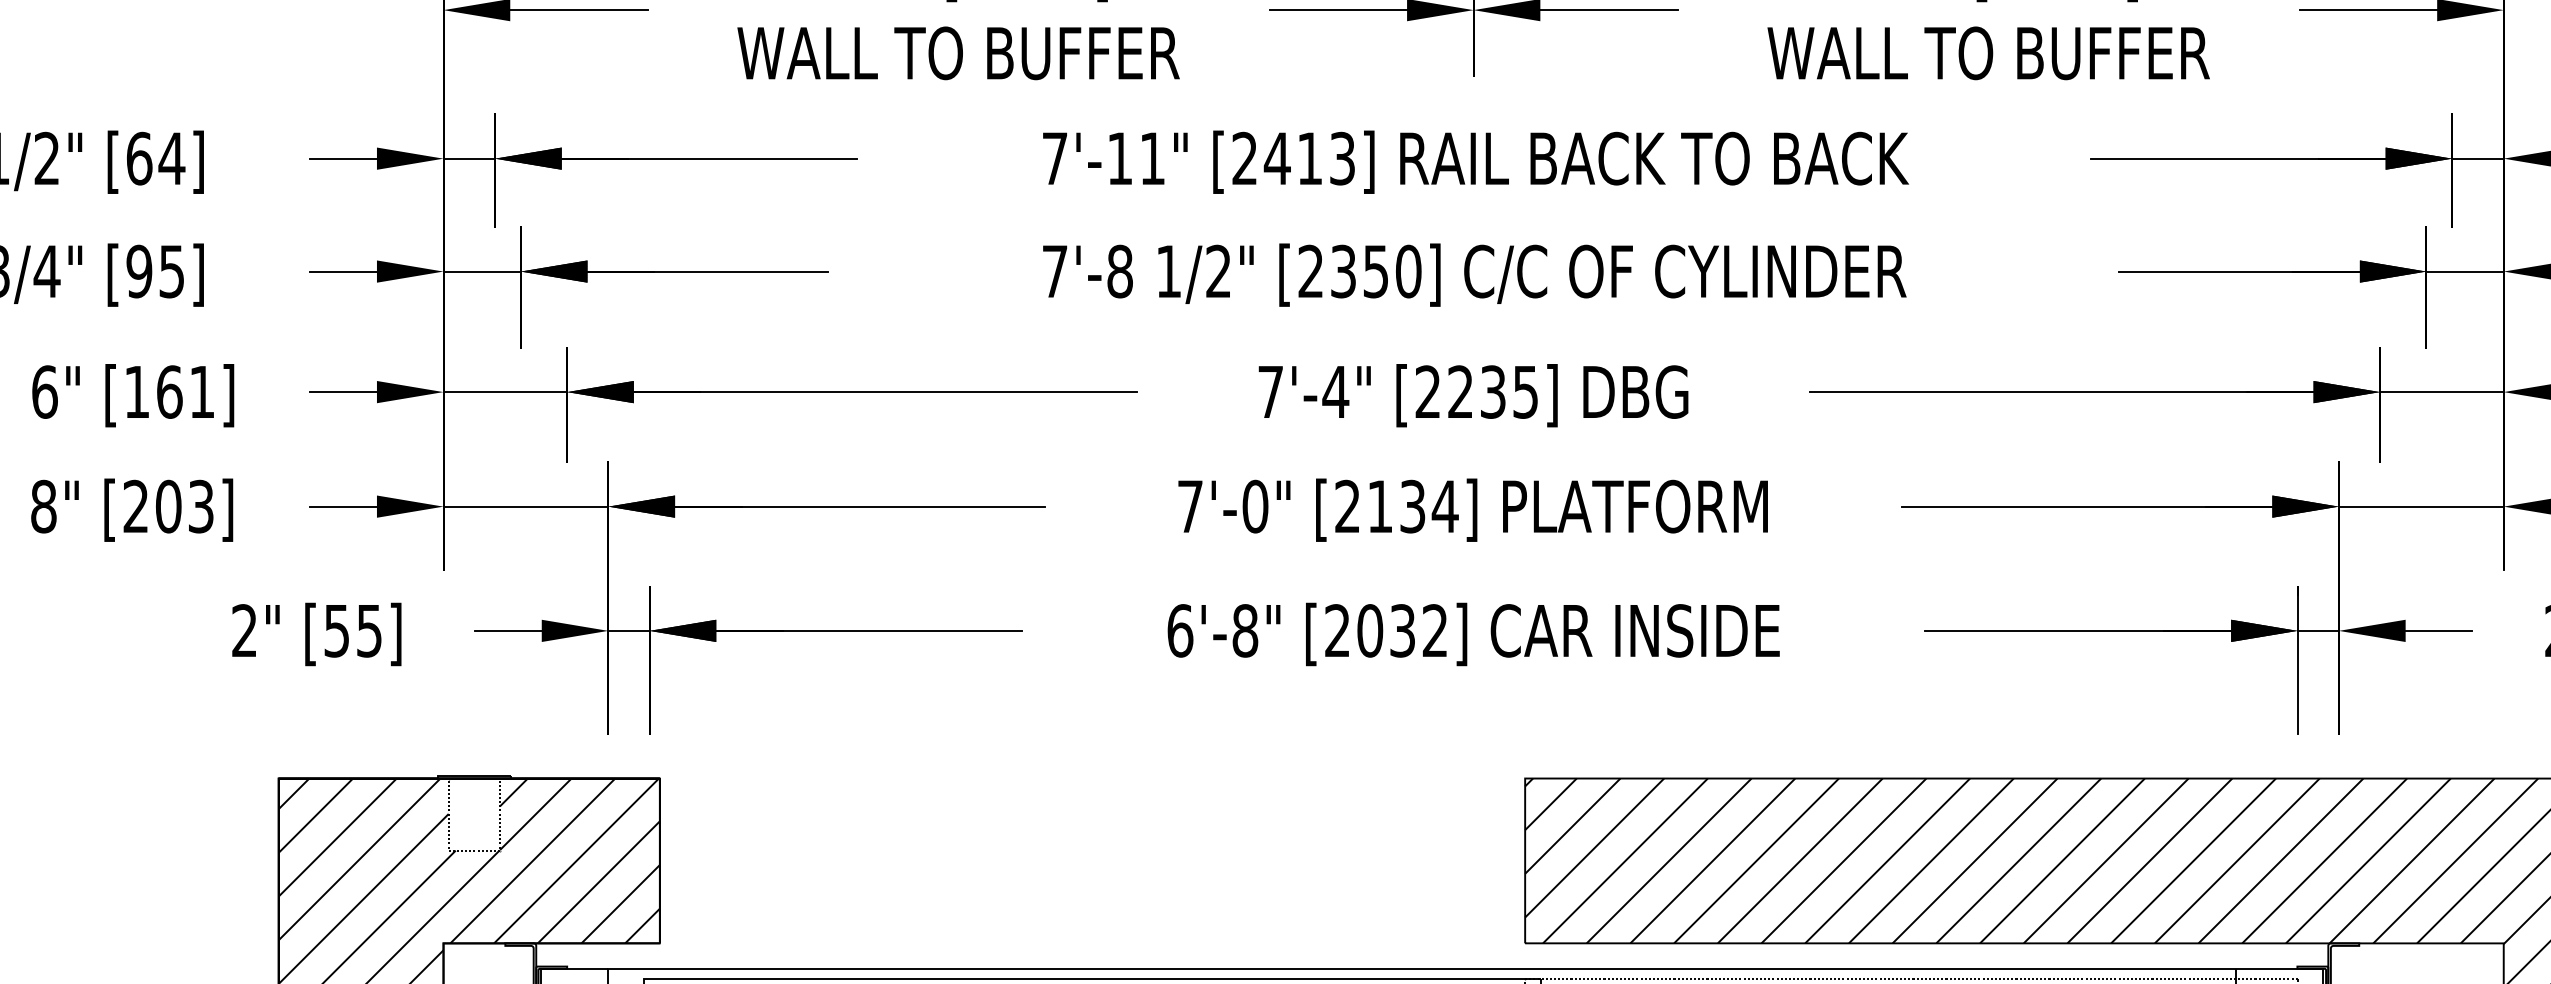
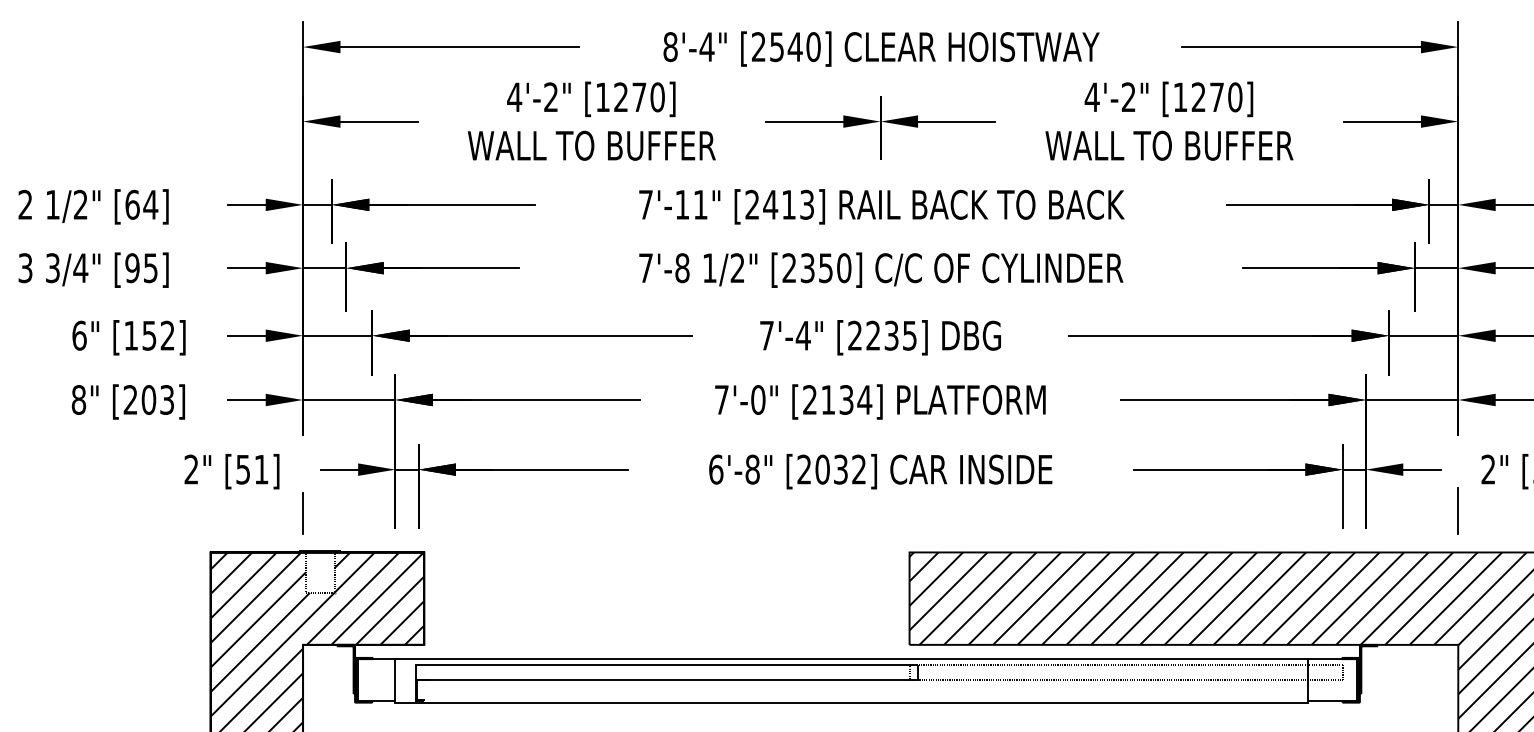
text: (185, 391) -> (158, 335), [161] -> [152]
text: (369, 630) -> (261, 469), [55] -> [51]
line: (2502, 703) -> (1457, 510), added
line: (444, 709) -> (303, 513), added

